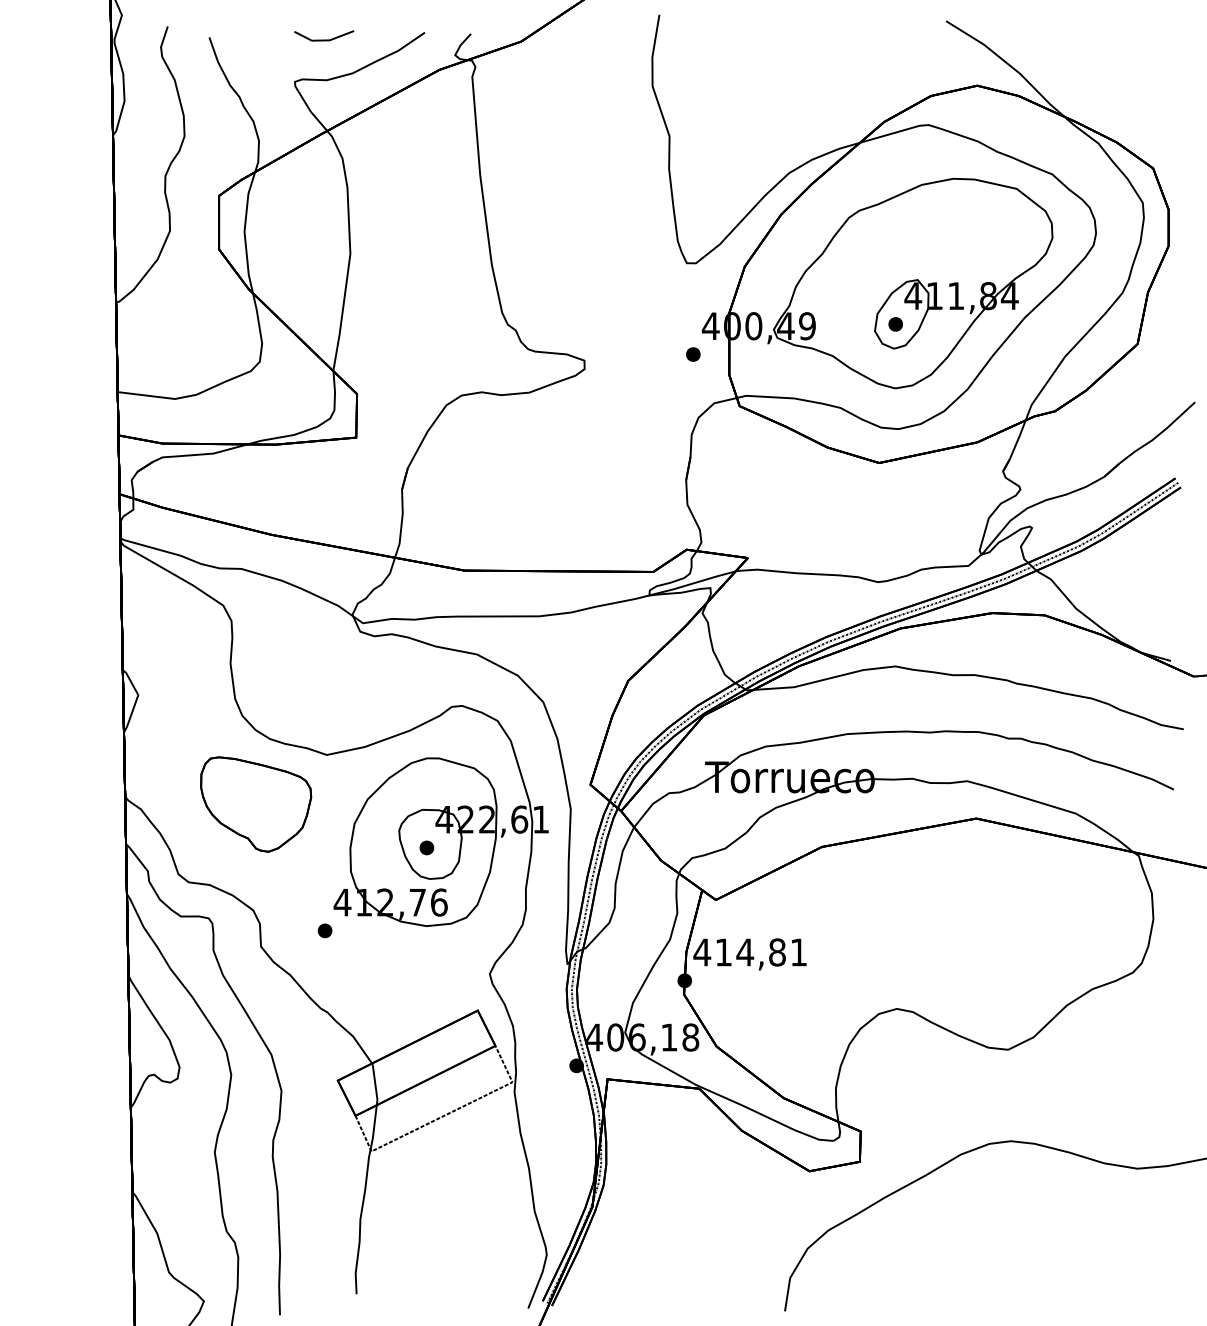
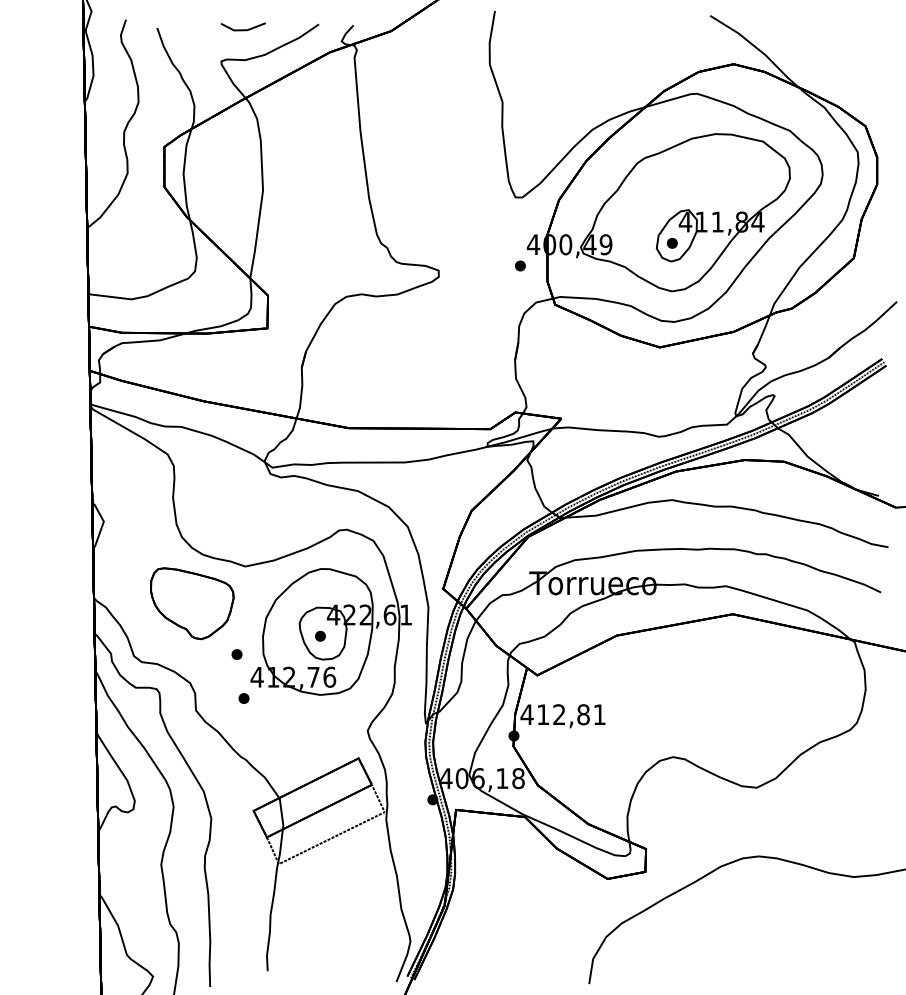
part: (315, 872) -> (236, 654), added
text: (745, 952) -> (559, 714), 414,81 -> 412,81

